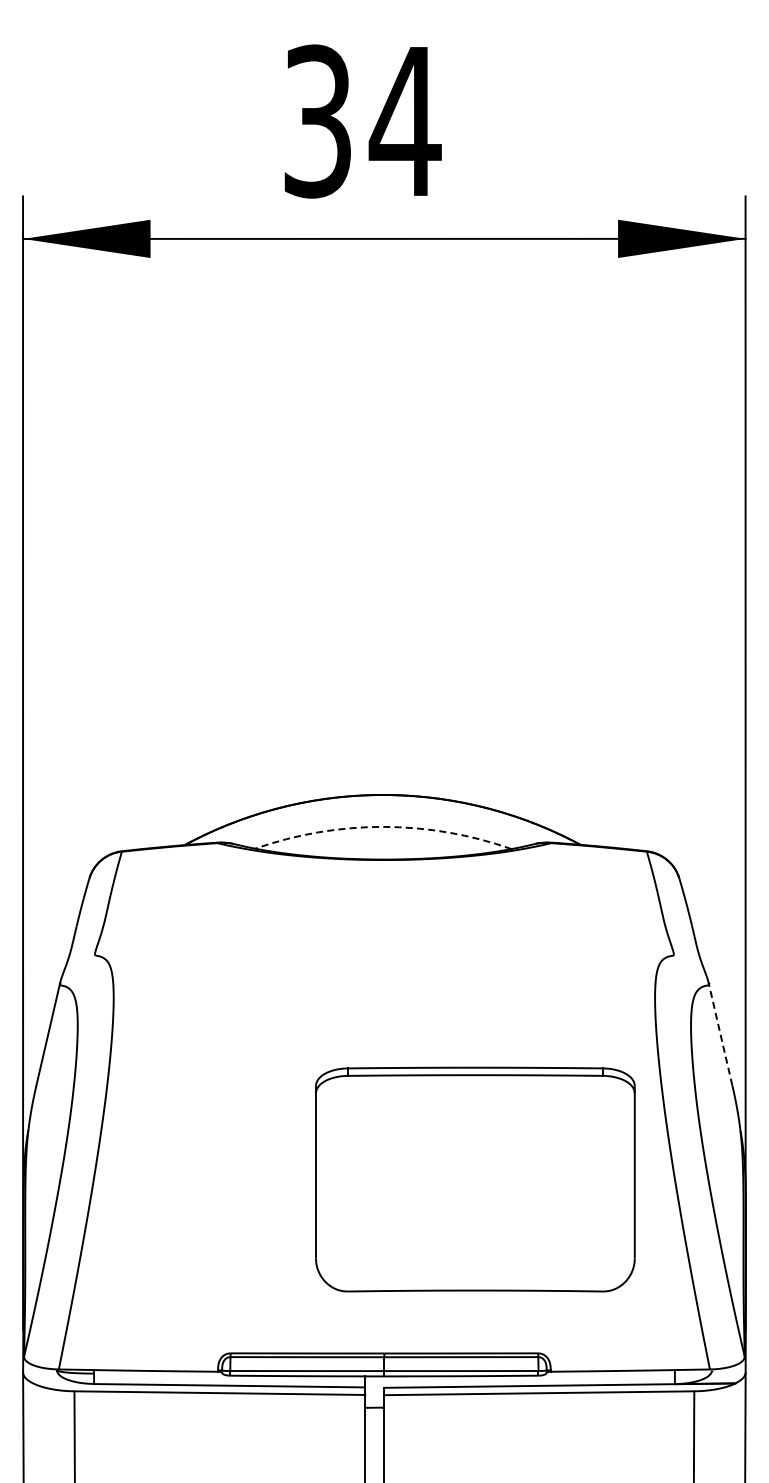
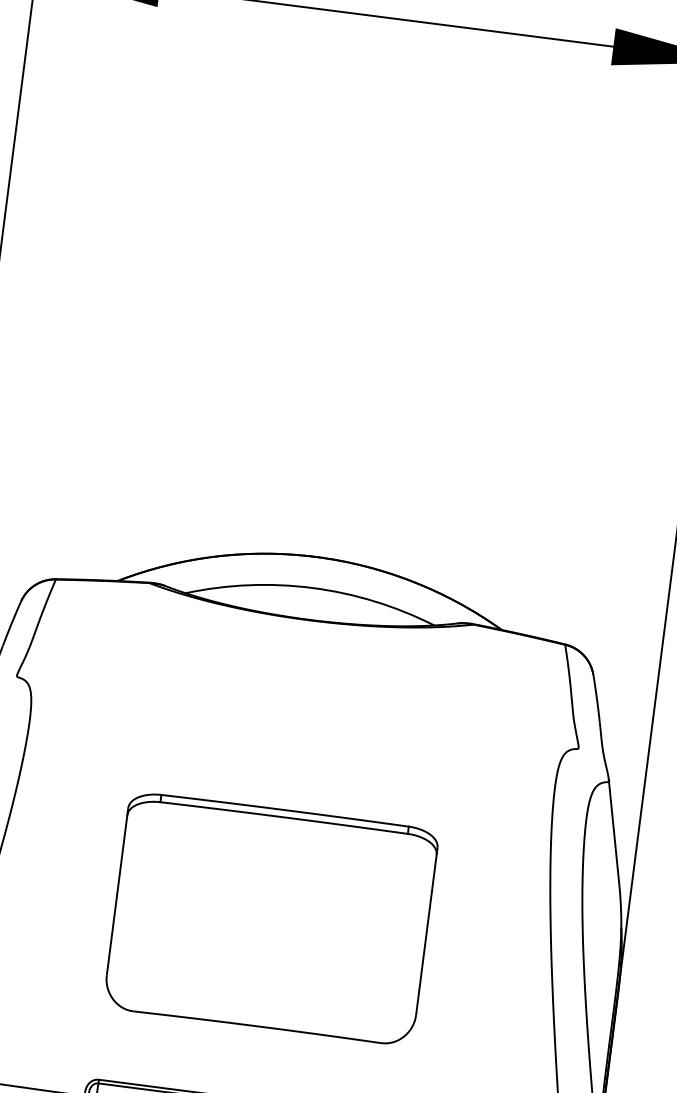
arc: (383, 826) -> (312, 587), dashed -> solid
line: (720, 1034) -> (613, 831), dashed -> solid
part: (475, 1179) -> (271, 918), moved

